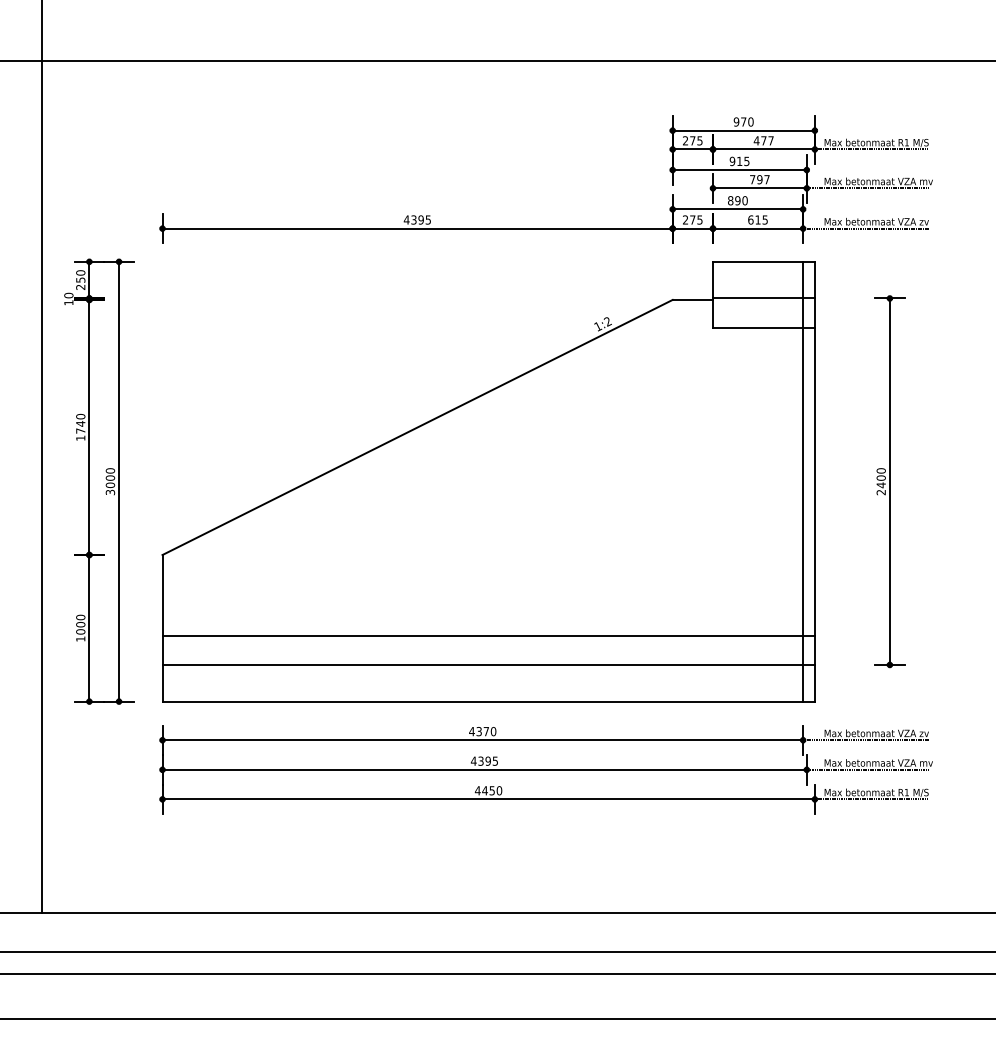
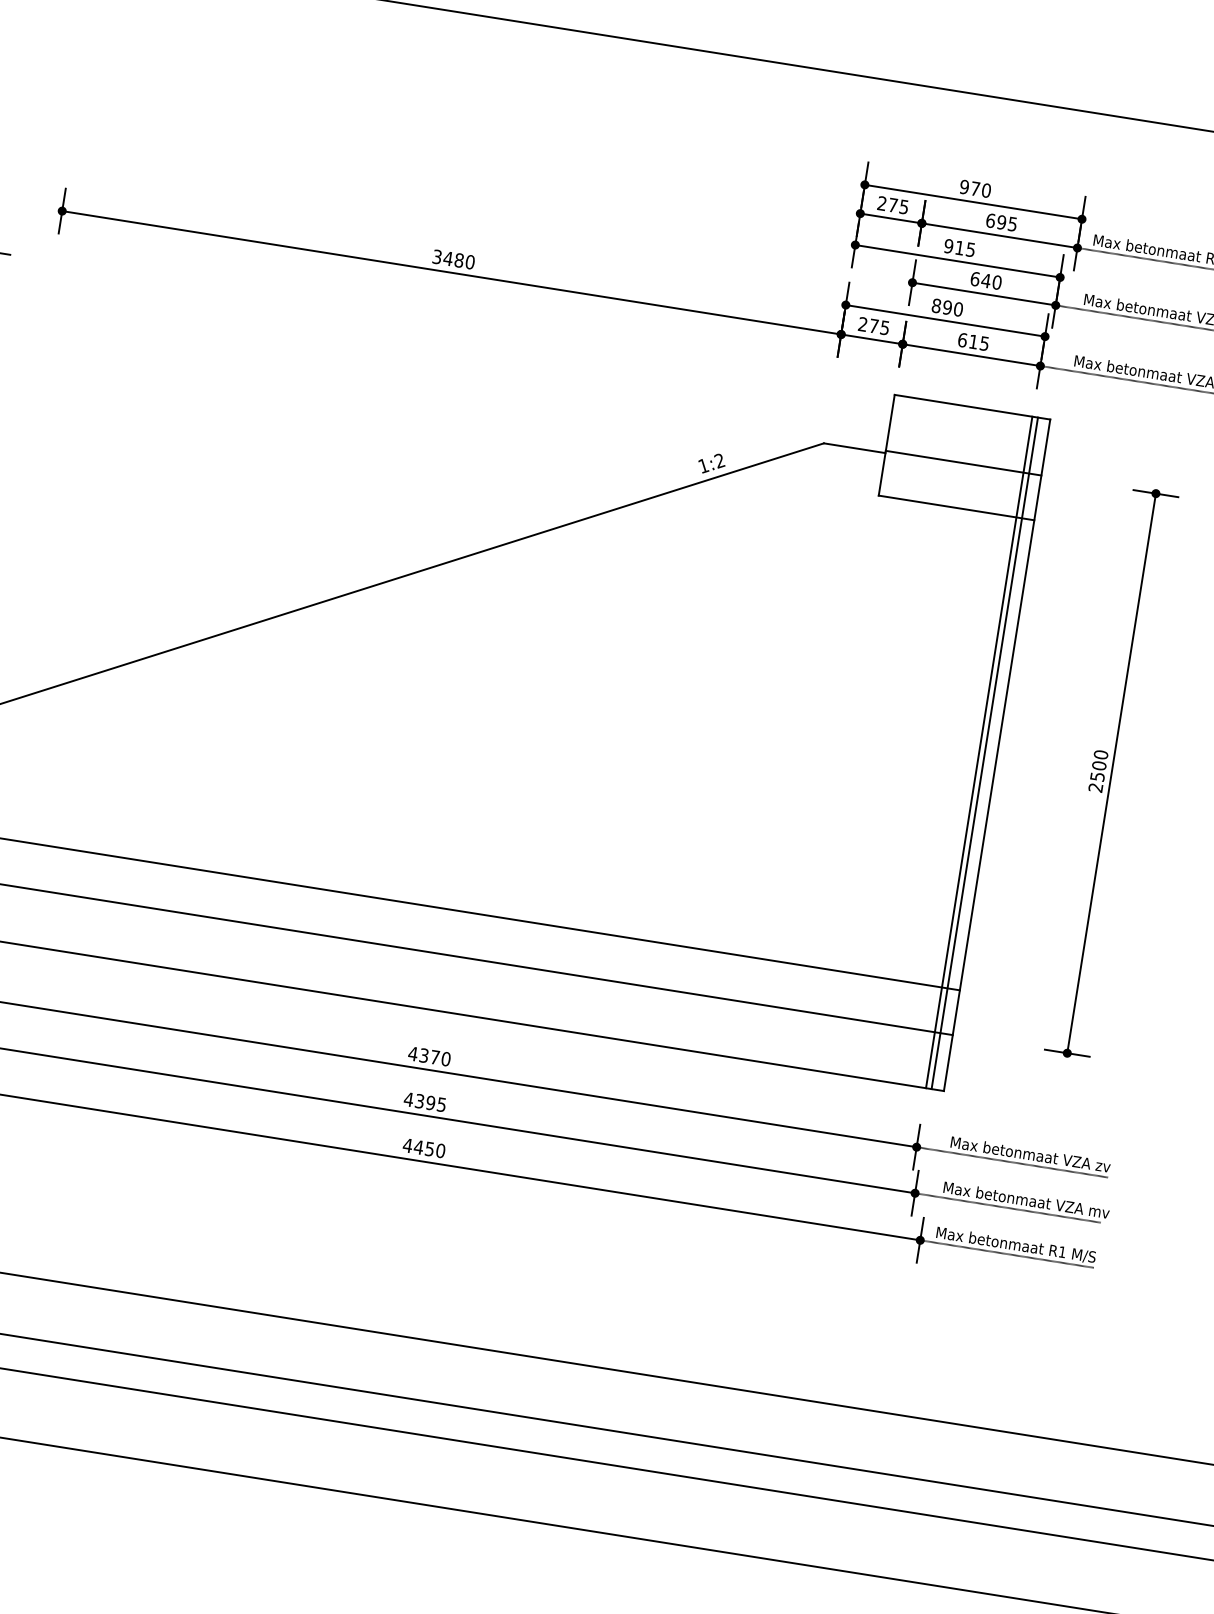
text: (763, 140) -> (1001, 221), 477 -> 695
text: (759, 179) -> (985, 280), 797 -> 640
text: (417, 219) -> (453, 258), 4395 -> 3480
line: (806, 481) -> (984, 752), added
text: (880, 485) -> (1096, 776), 2400 -> 2500

